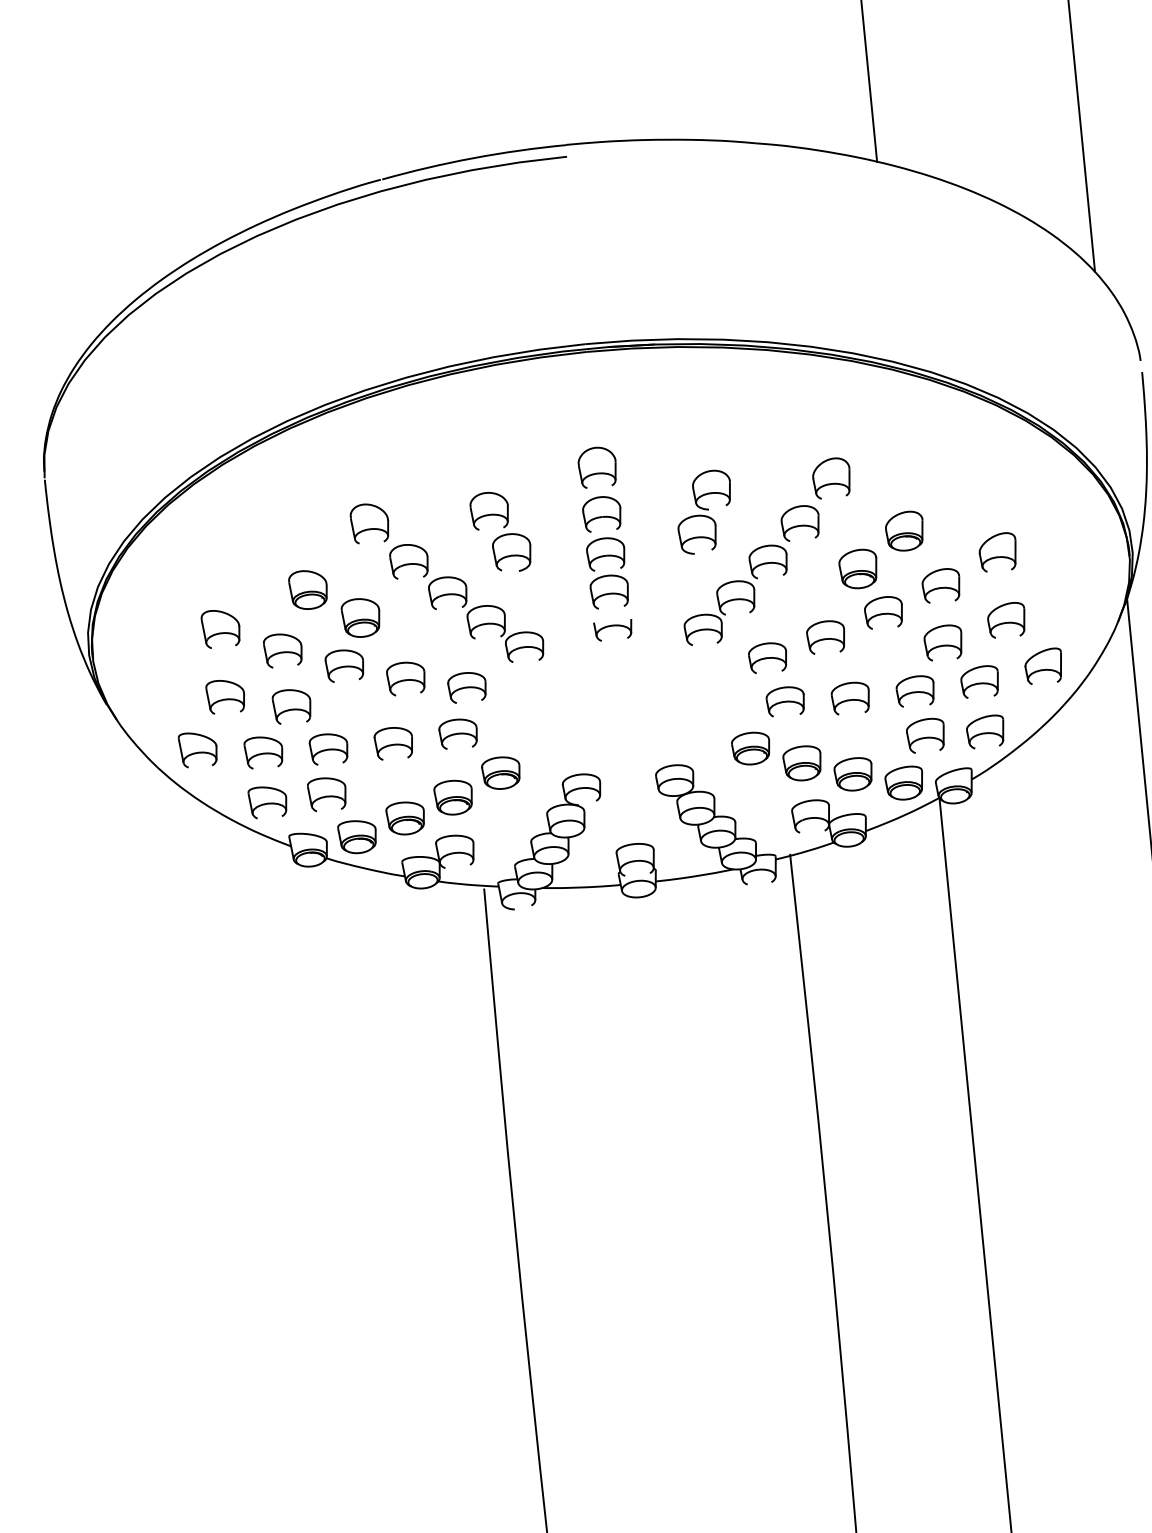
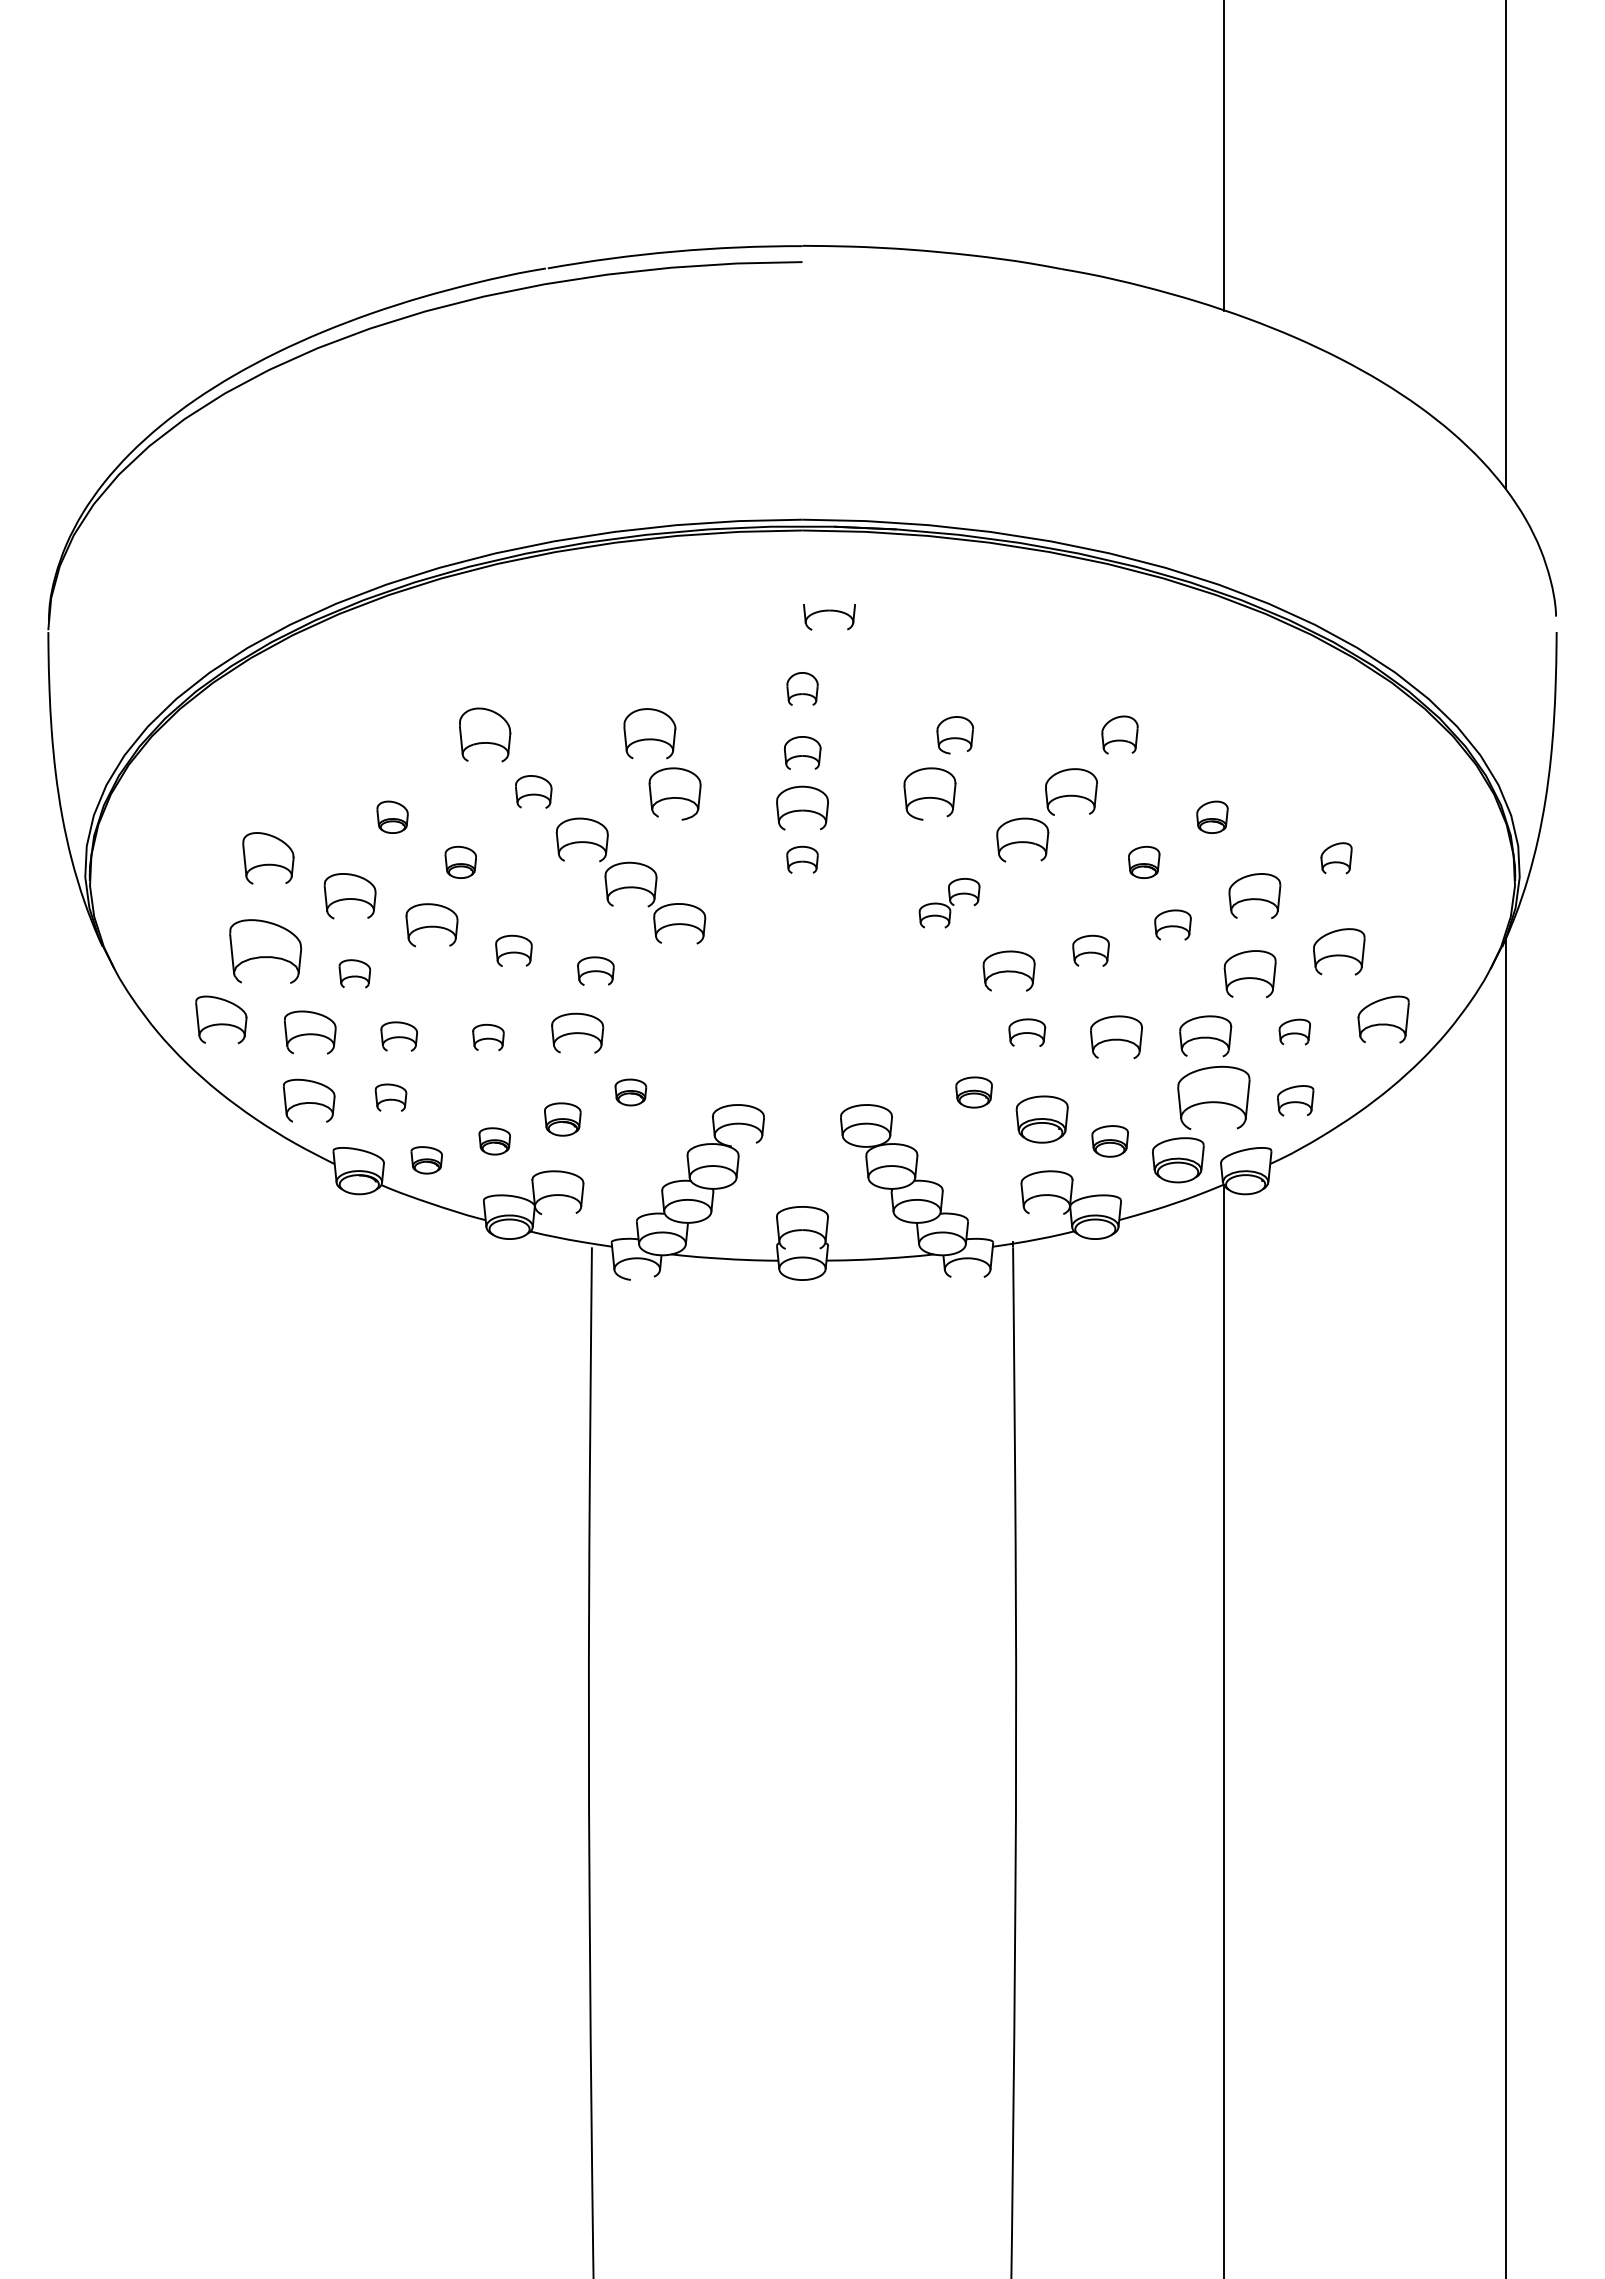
part: (597, 466) -> (802, 688), size x0.6
part: (831, 477) -> (1119, 734), size x0.7
part: (711, 490) -> (954, 735), size x0.7
part: (602, 513) -> (802, 752), size x0.7
part: (904, 531) -> (1212, 817), size x0.6
part: (998, 552) -> (1336, 858), size x0.6
part: (409, 561) -> (533, 791), size x0.7
part: (857, 569) -> (1143, 862), size x0.6
part: (308, 590) -> (392, 817), size x0.6
part: (609, 591) -> (802, 859), size x0.6
part: (719, 612) -> (949, 902), size x0.6
part: (883, 612) -> (1172, 924), size x0.7
part: (361, 617) -> (460, 862), size x0.6
part: (613, 630) -> (829, 617), moved
part: (825, 637) -> (1090, 950), size x0.7
part: (405, 678) -> (513, 950), size x0.7
part: (979, 681) -> (1294, 1031), size x0.6
part: (467, 686) -> (595, 970), size x0.7
part: (225, 696) -> (265, 951), size x1.4
part: (784, 701) -> (1026, 1032), size x0.7
part: (291, 706) -> (354, 973), size x0.6
part: (985, 731) -> (1295, 1100), size x0.7
part: (925, 735) -> (1213, 1098), size x1.4
part: (393, 743) -> (488, 1037), size x0.6
part: (328, 748) -> (398, 1036), size x0.7
part: (750, 748) -> (973, 1092), size x0.7
part: (501, 773) -> (630, 1092), size x0.6
part: (853, 774) -> (1109, 1141), size x0.7
part: (326, 793) -> (390, 1097), size x0.6
part: (453, 797) -> (562, 1119), size x0.7
part: (405, 818) -> (494, 1141), size x0.6
part: (357, 837) -> (426, 1160), size x0.6

